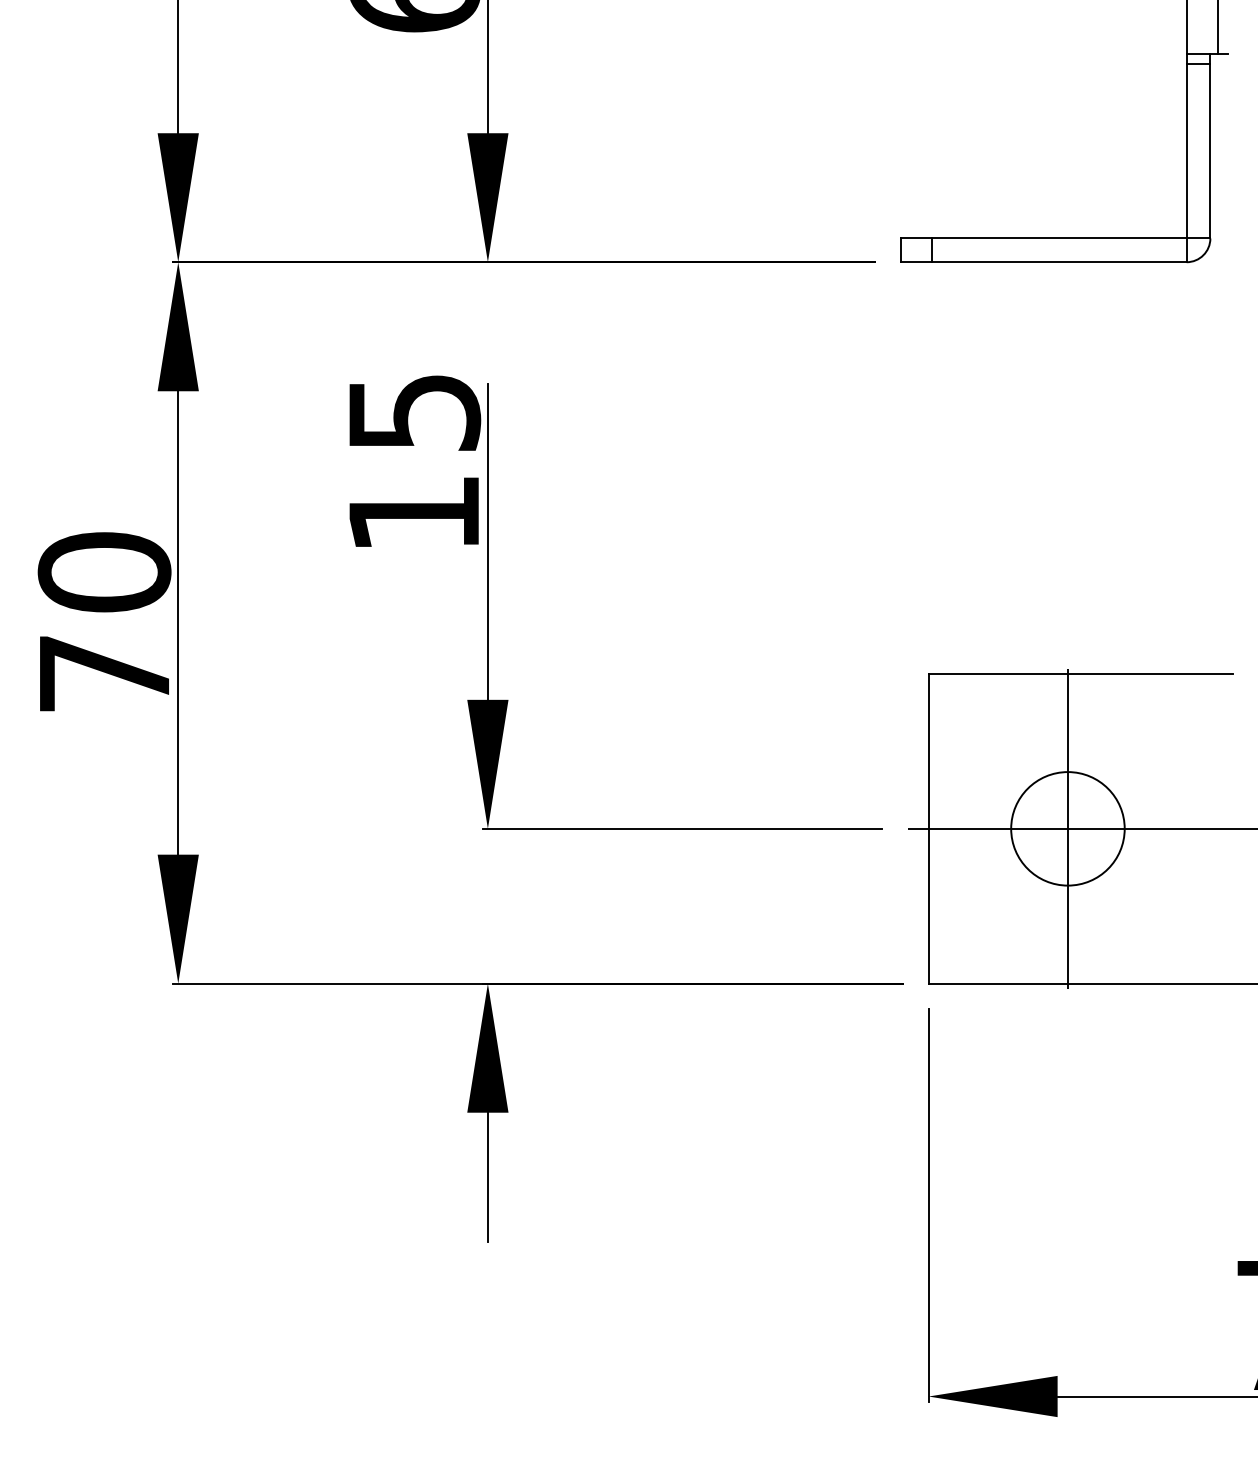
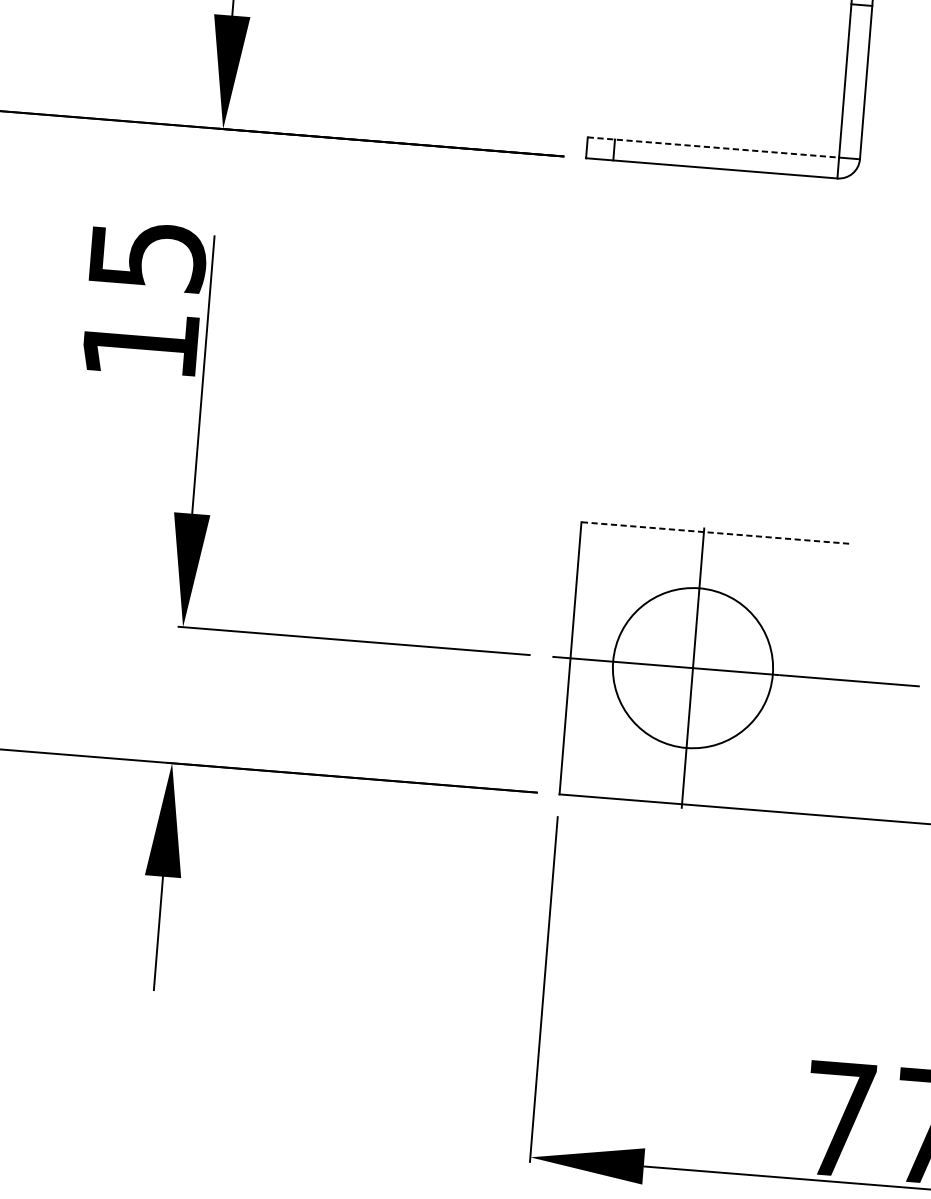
line: (1043, 238) -> (713, 147), solid -> dashed
line: (1080, 674) -> (714, 533), solid -> dashed
circle: (1067, 828) -> (692, 667), size x1.6

